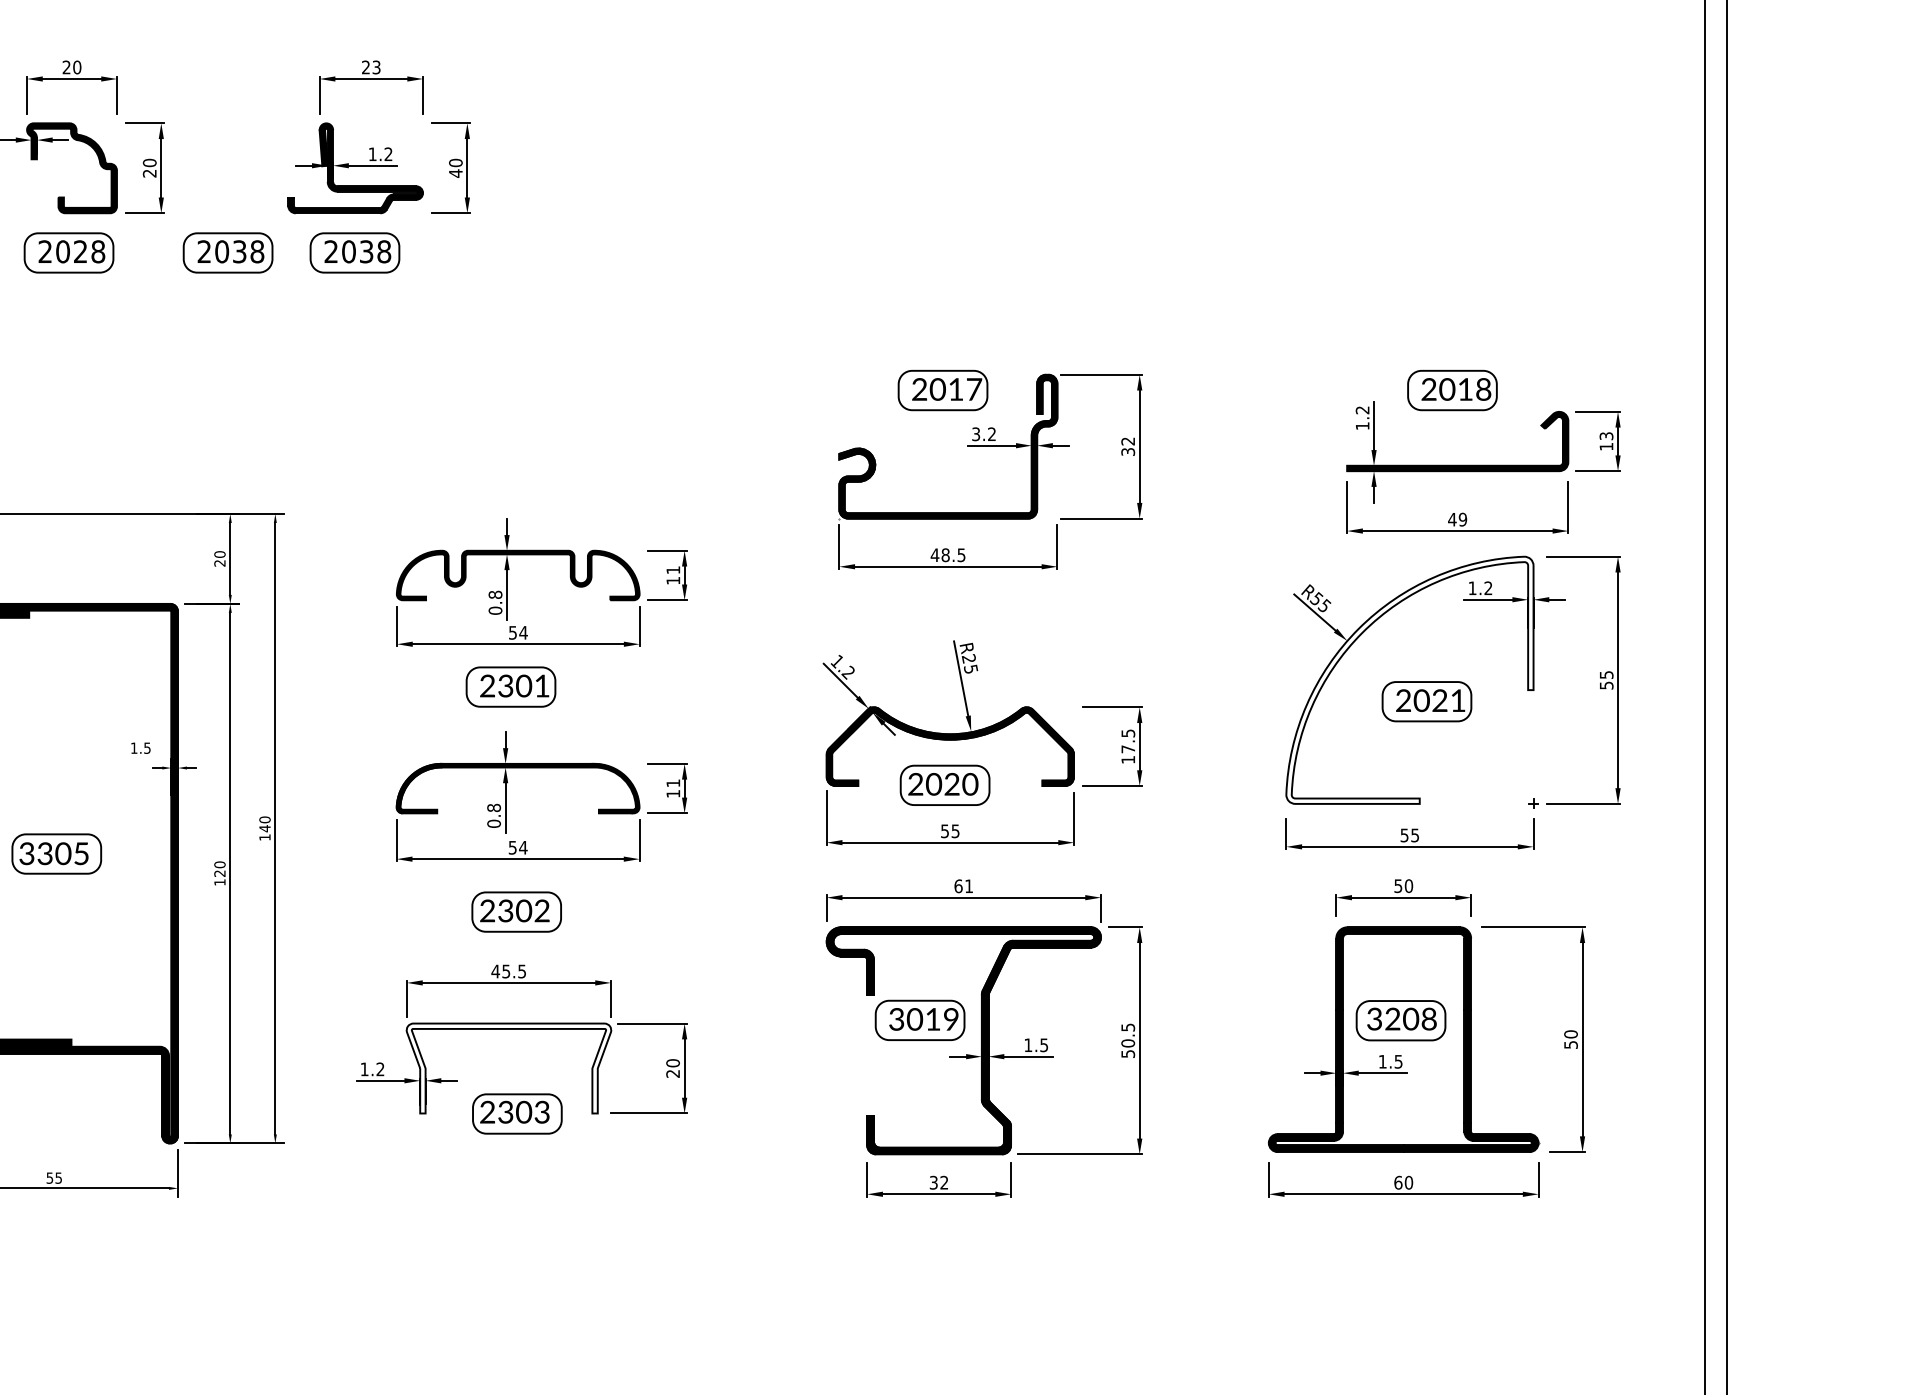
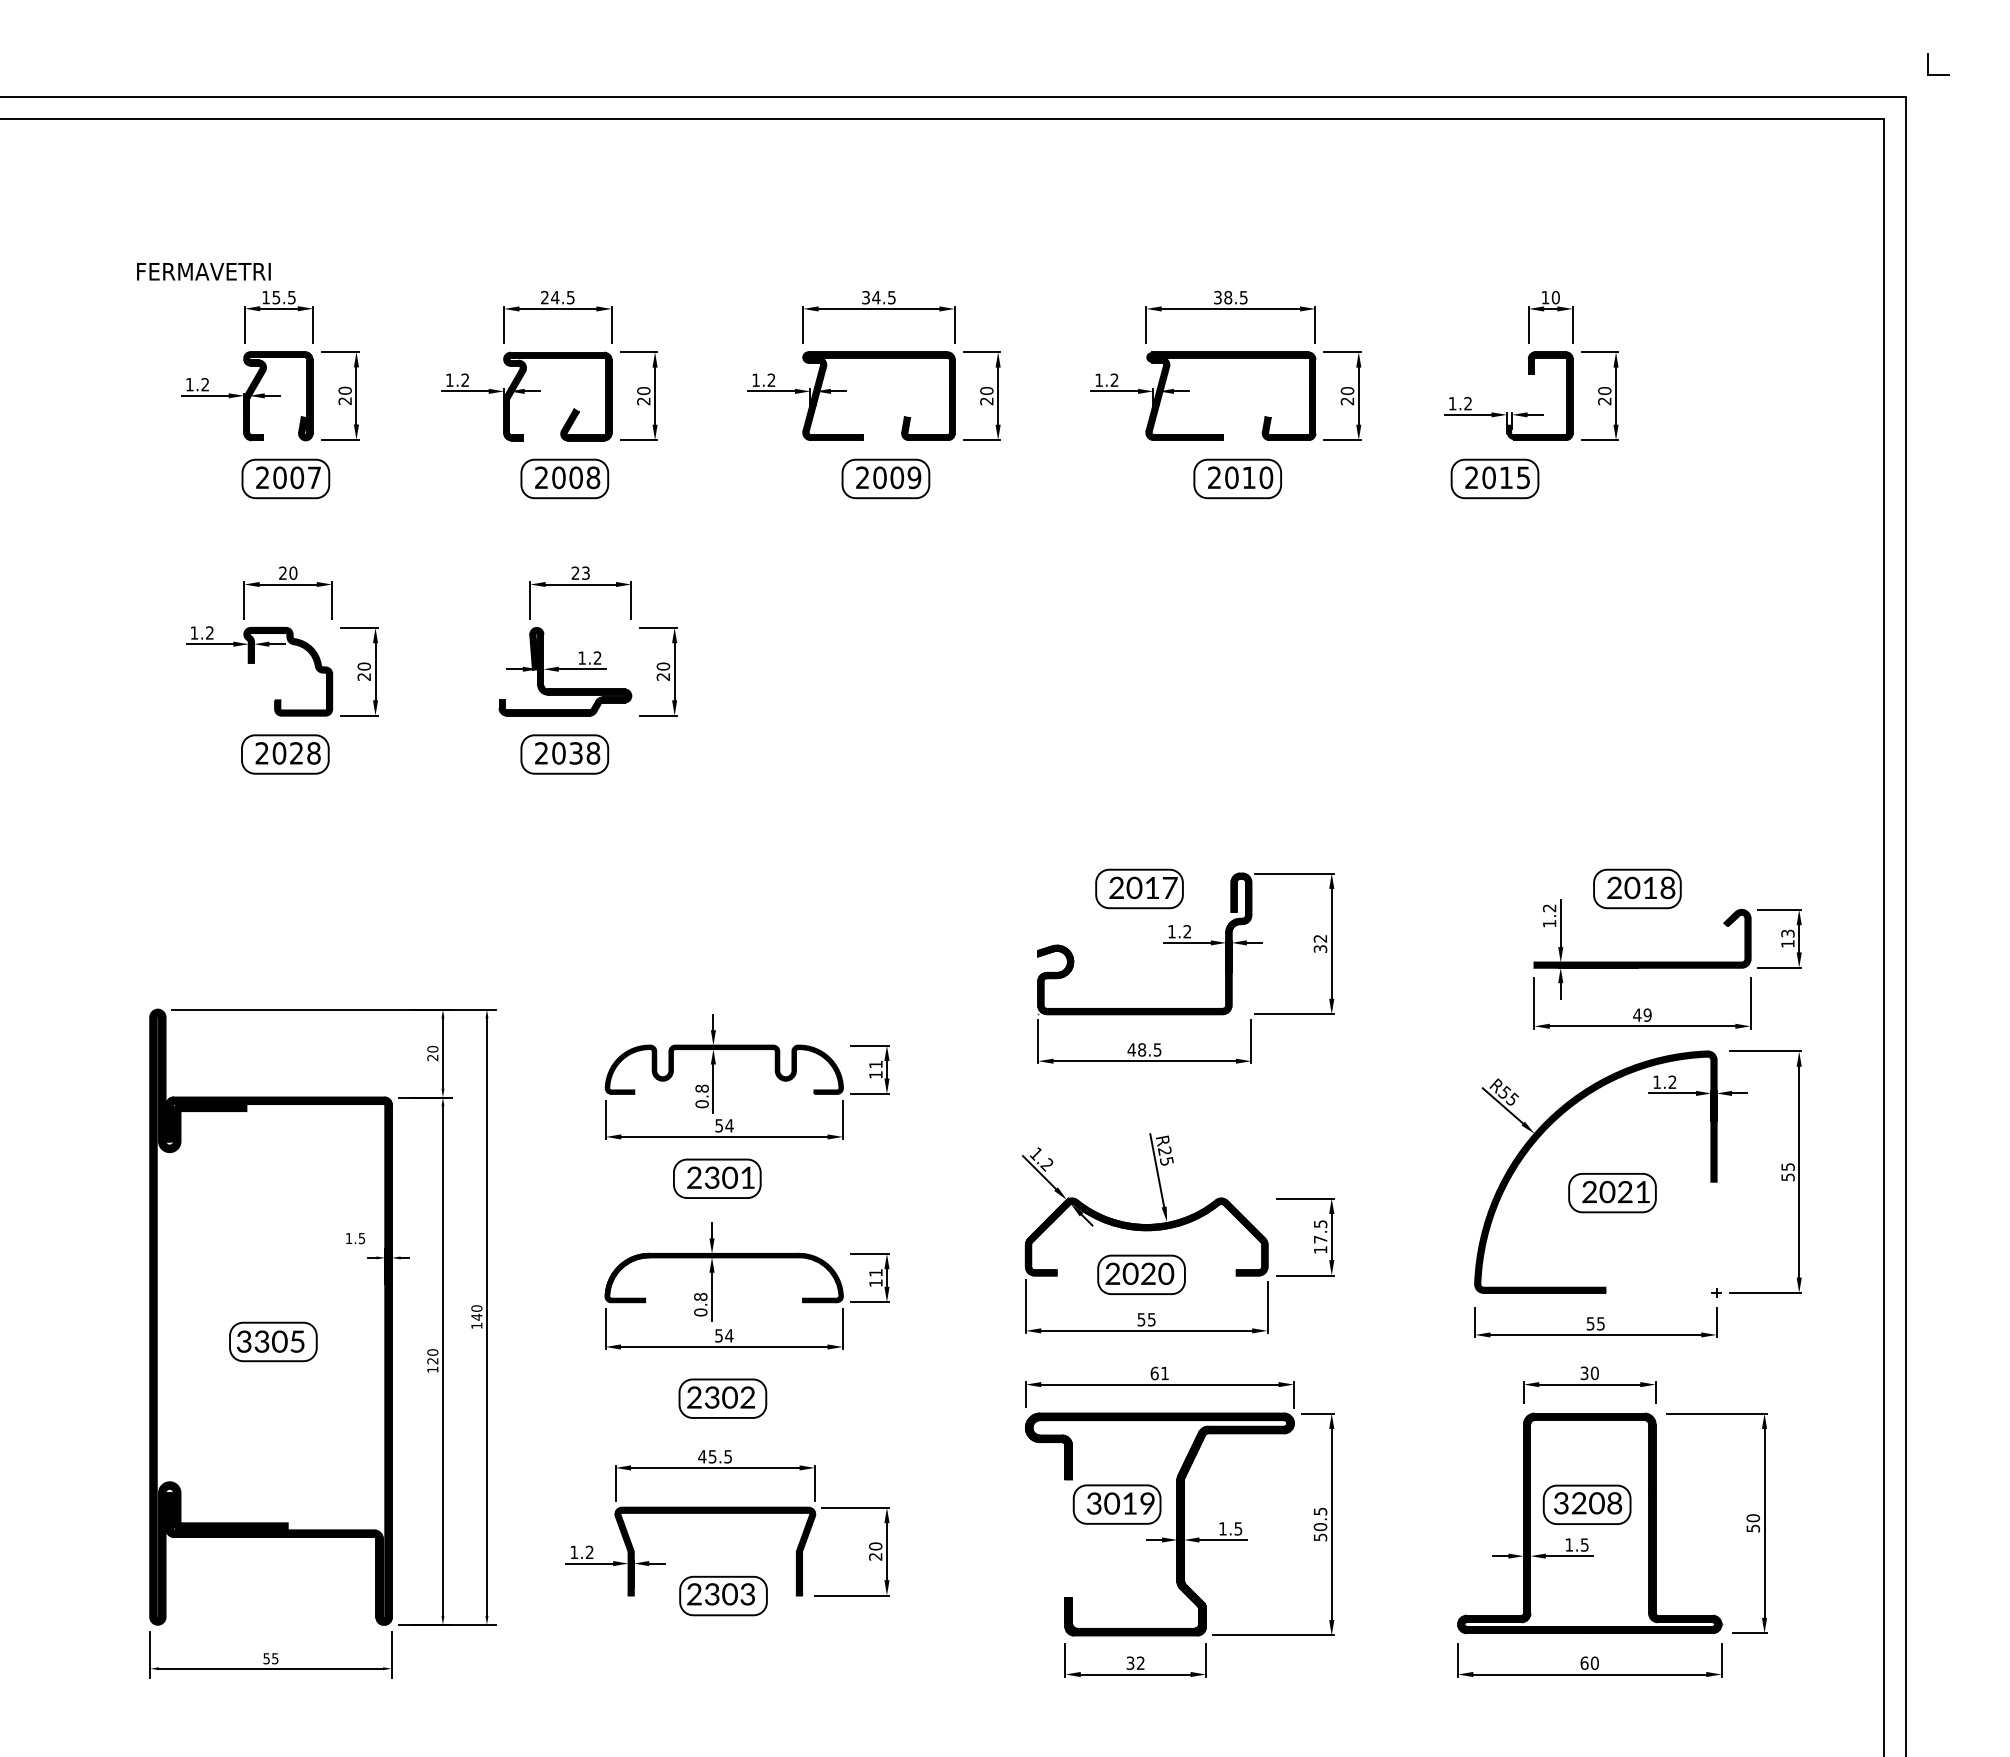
text: (454, 173) -> (662, 676), 40 -> 20
part: (227, 252) -> (440, 754), removed
text: (975, 434) -> (1171, 931), 3.2 -> 1.2
fill: (1409, 679) -> (1595, 1171), added
text: (1398, 885) -> (1584, 1372), 50 -> 30
fill: (509, 1068) -> (715, 1551), added

